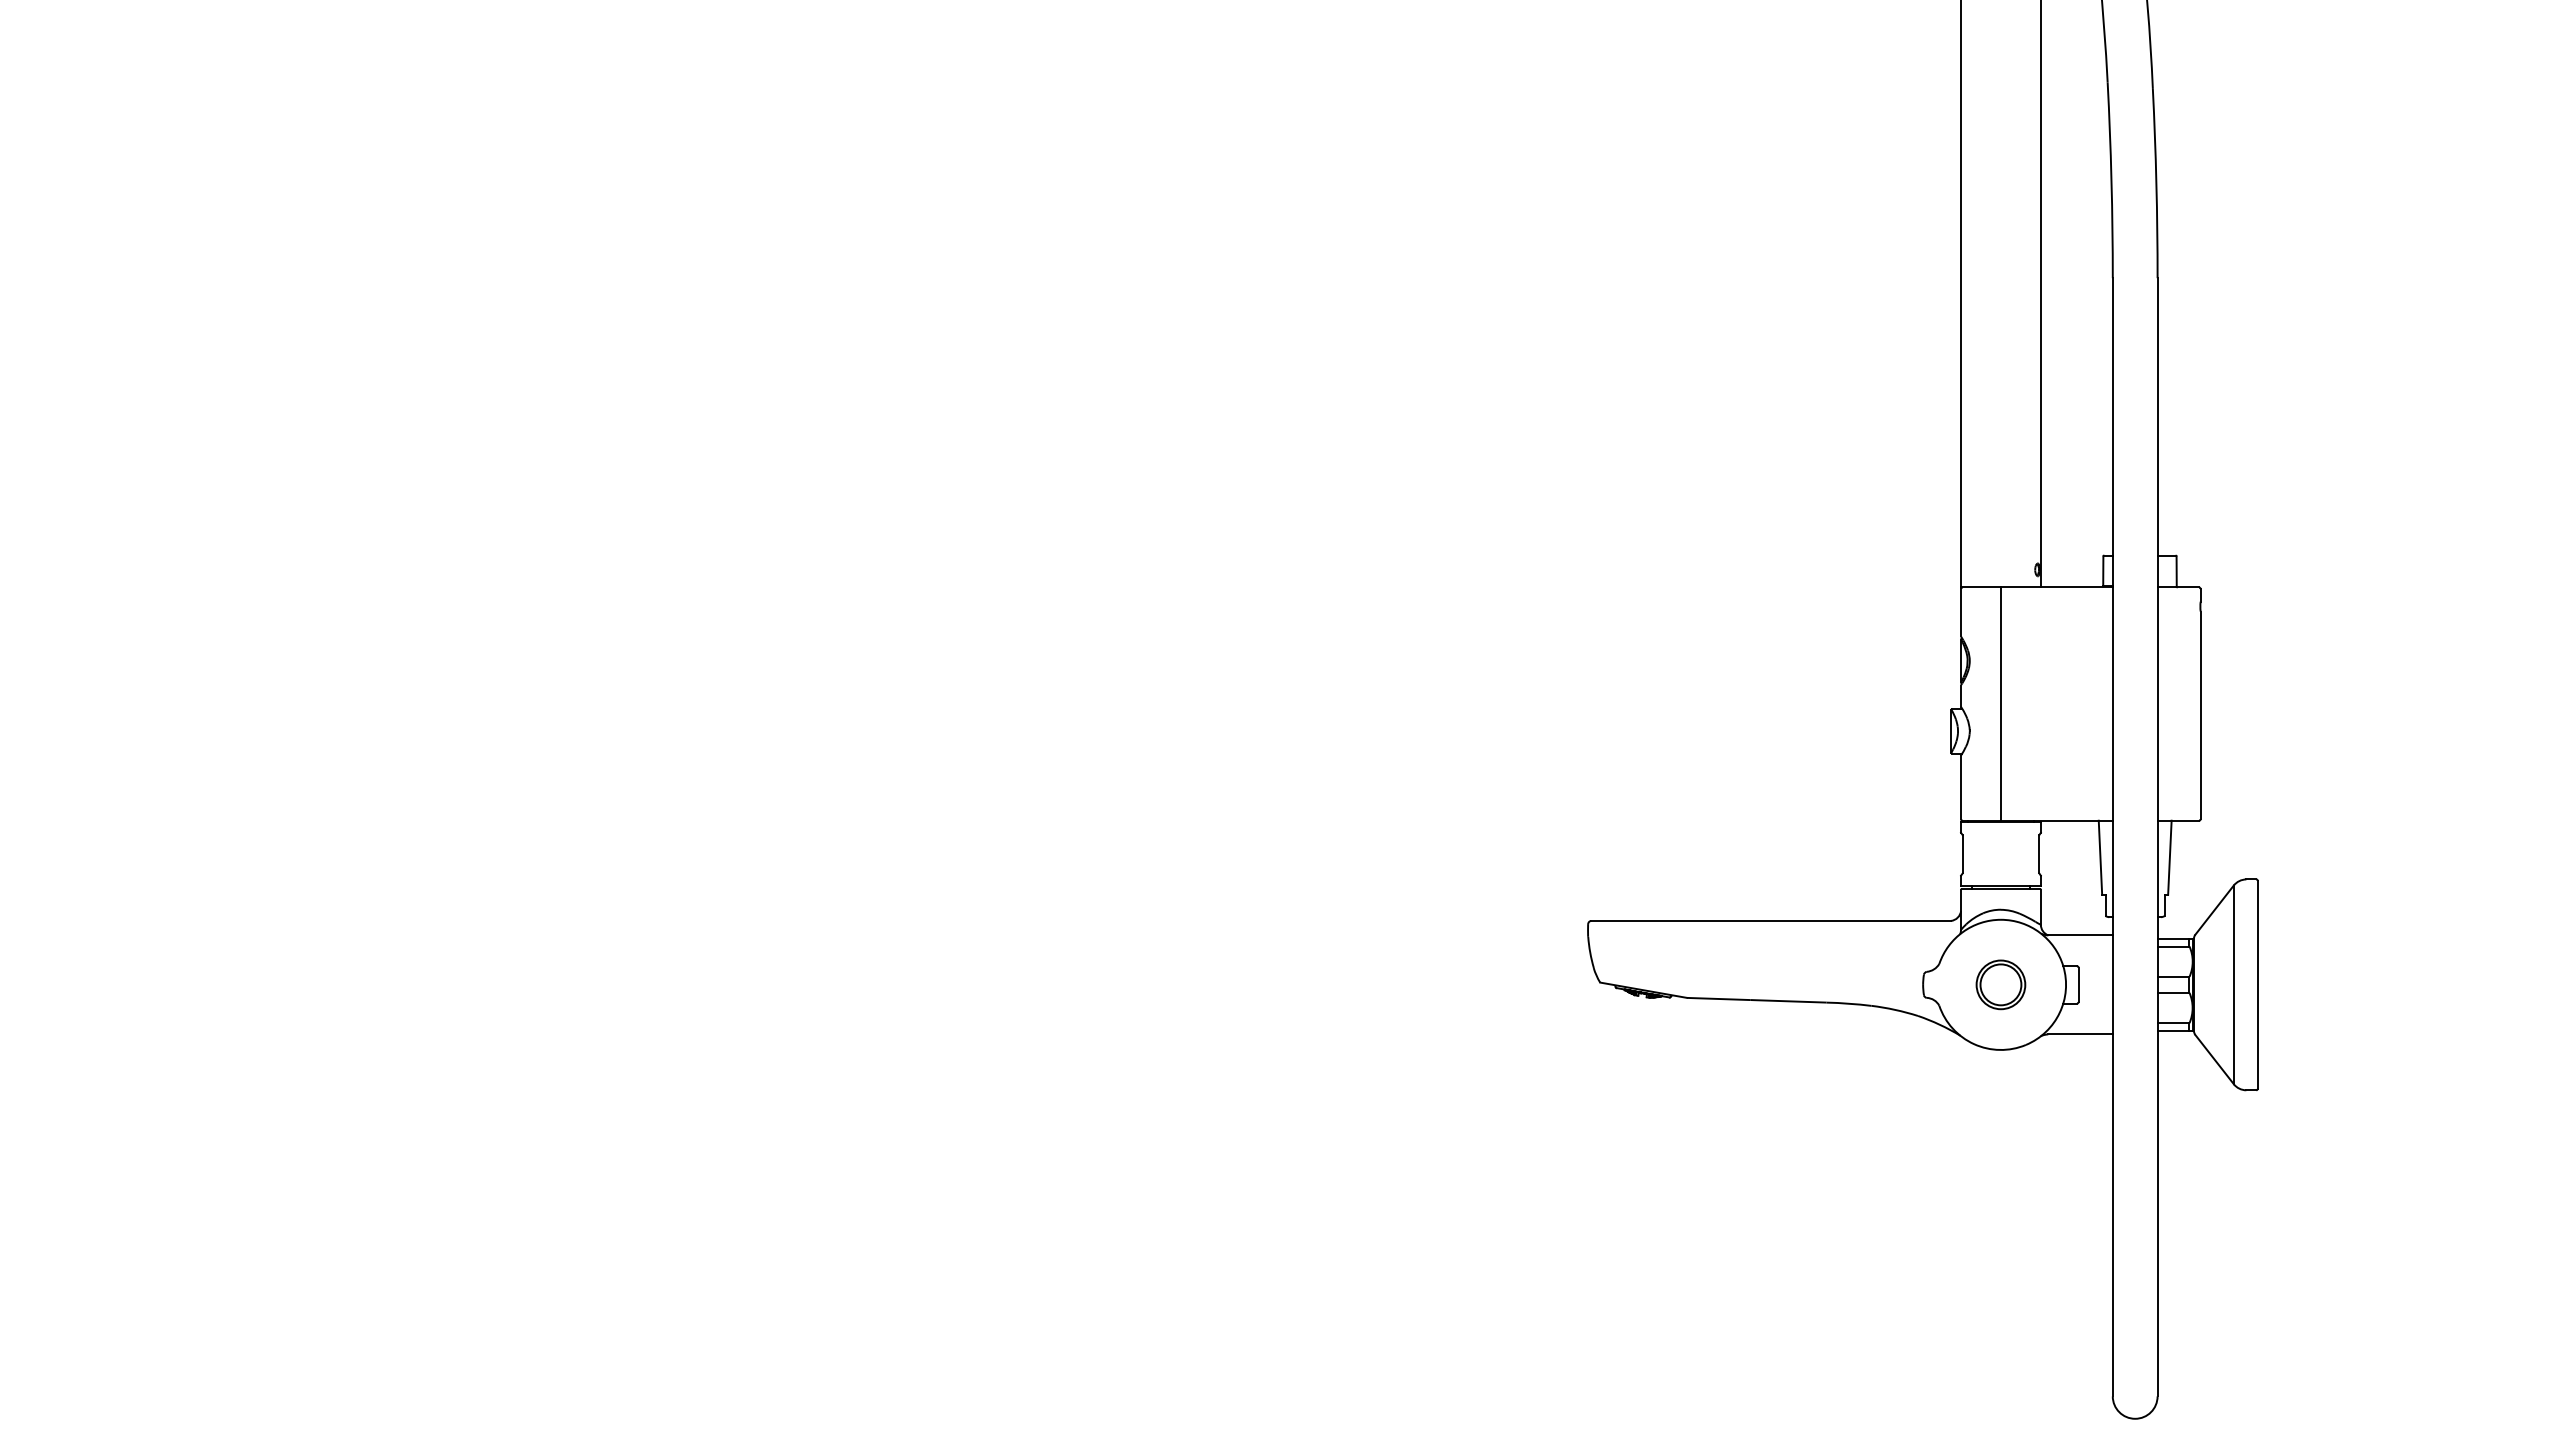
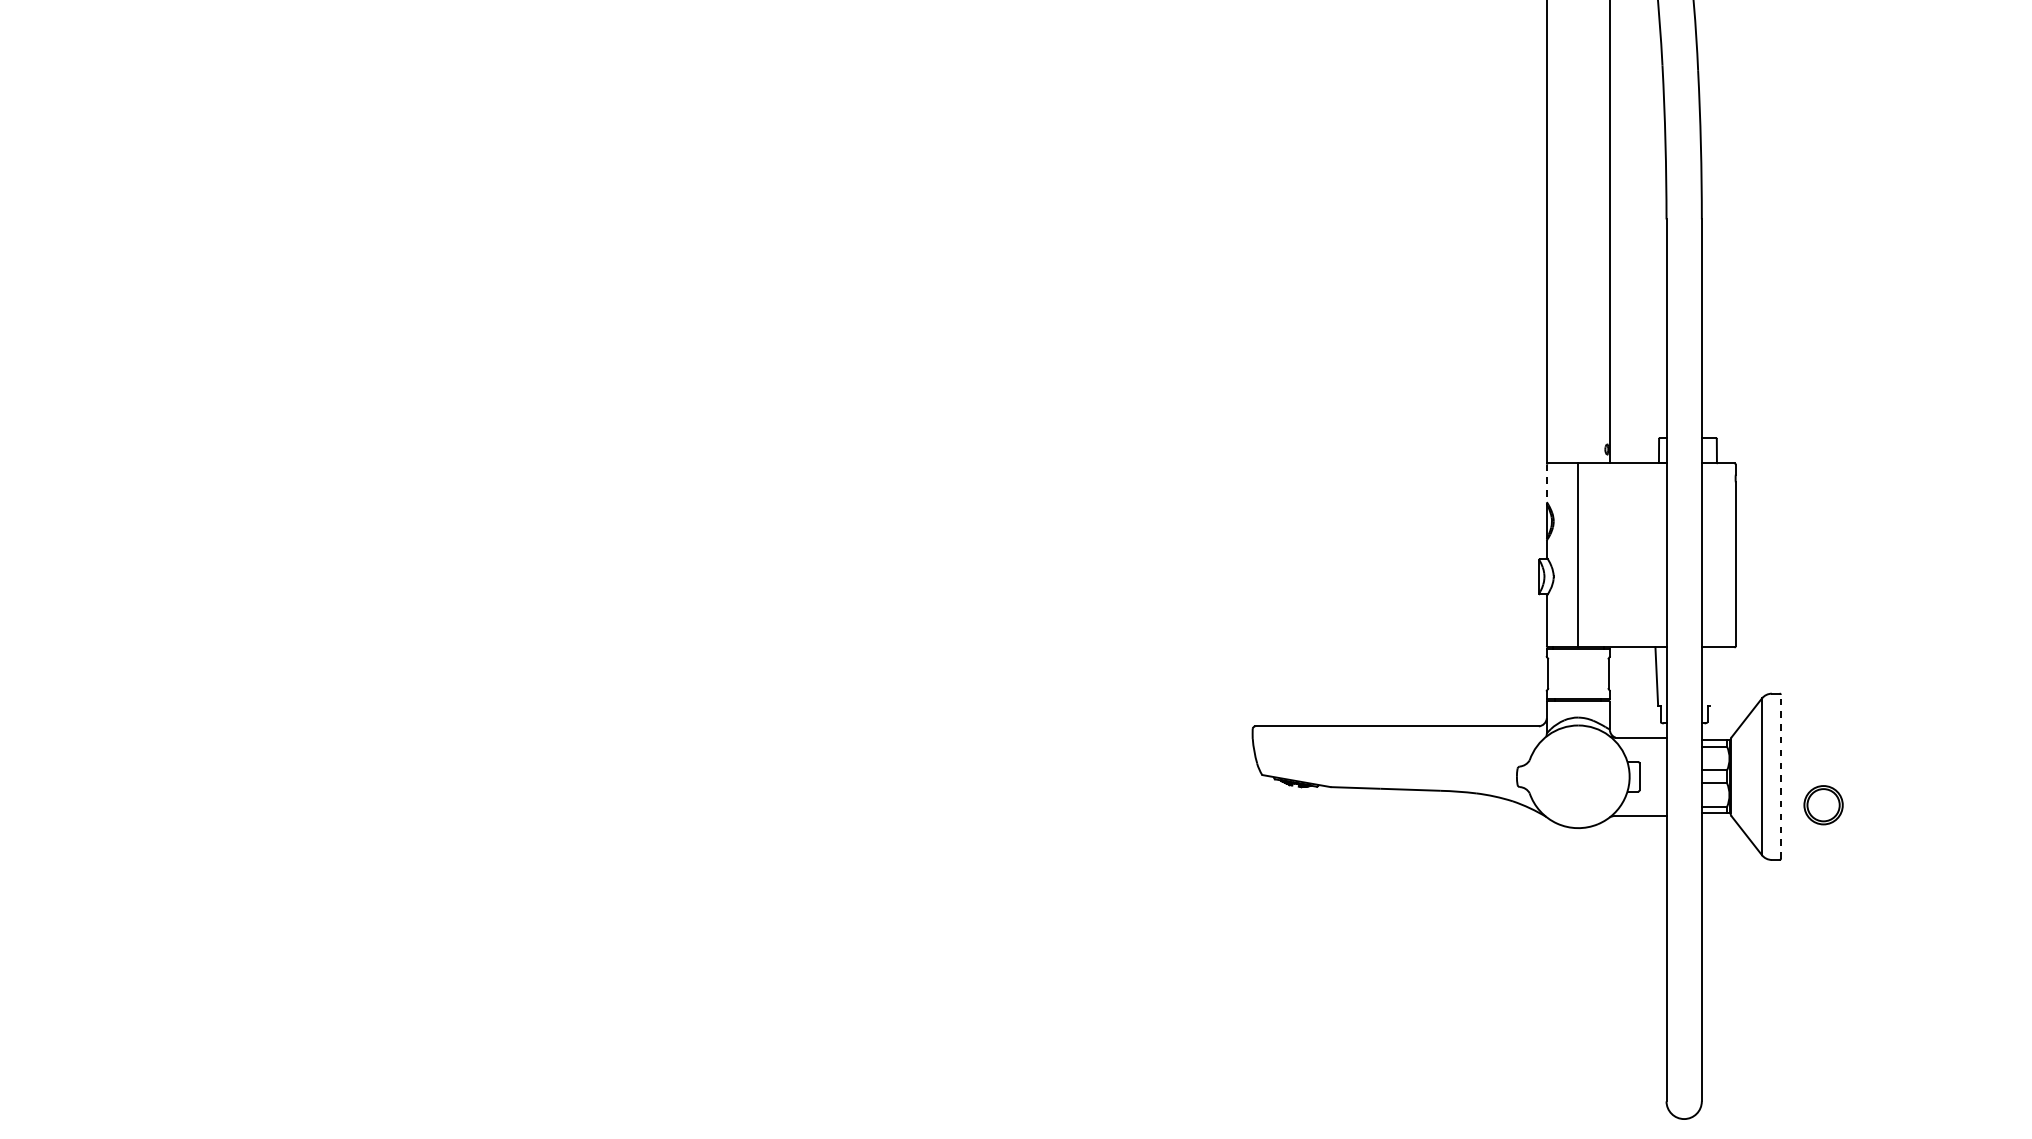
line: (1961, 612) -> (1547, 483), solid -> dashed
line: (2169, 857) -> (1711, 676), removed
part: (2000, 984) -> (1823, 804), moved
line: (2257, 984) -> (1780, 776), solid -> dashed

